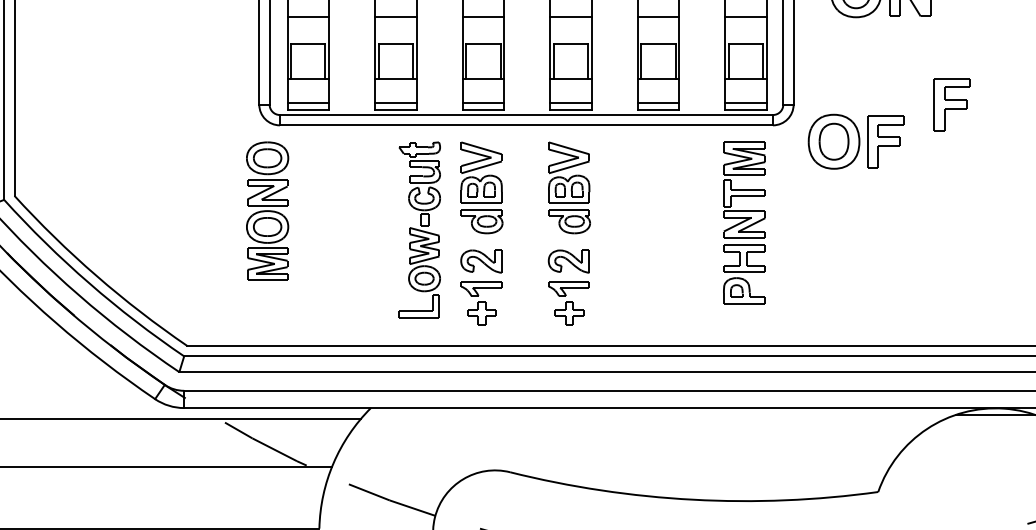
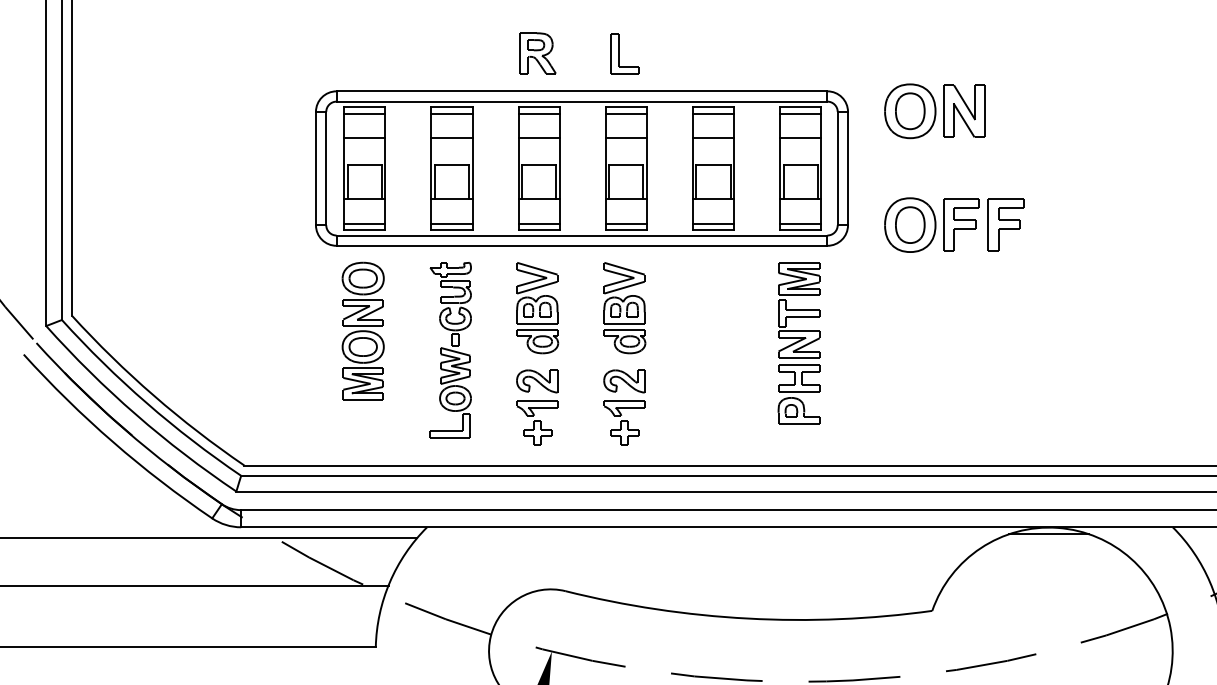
part: (855, 141) -> (931, 224), moved
part: (266, 210) -> (362, 330), moved
part: (419, 230) -> (450, 350), moved

